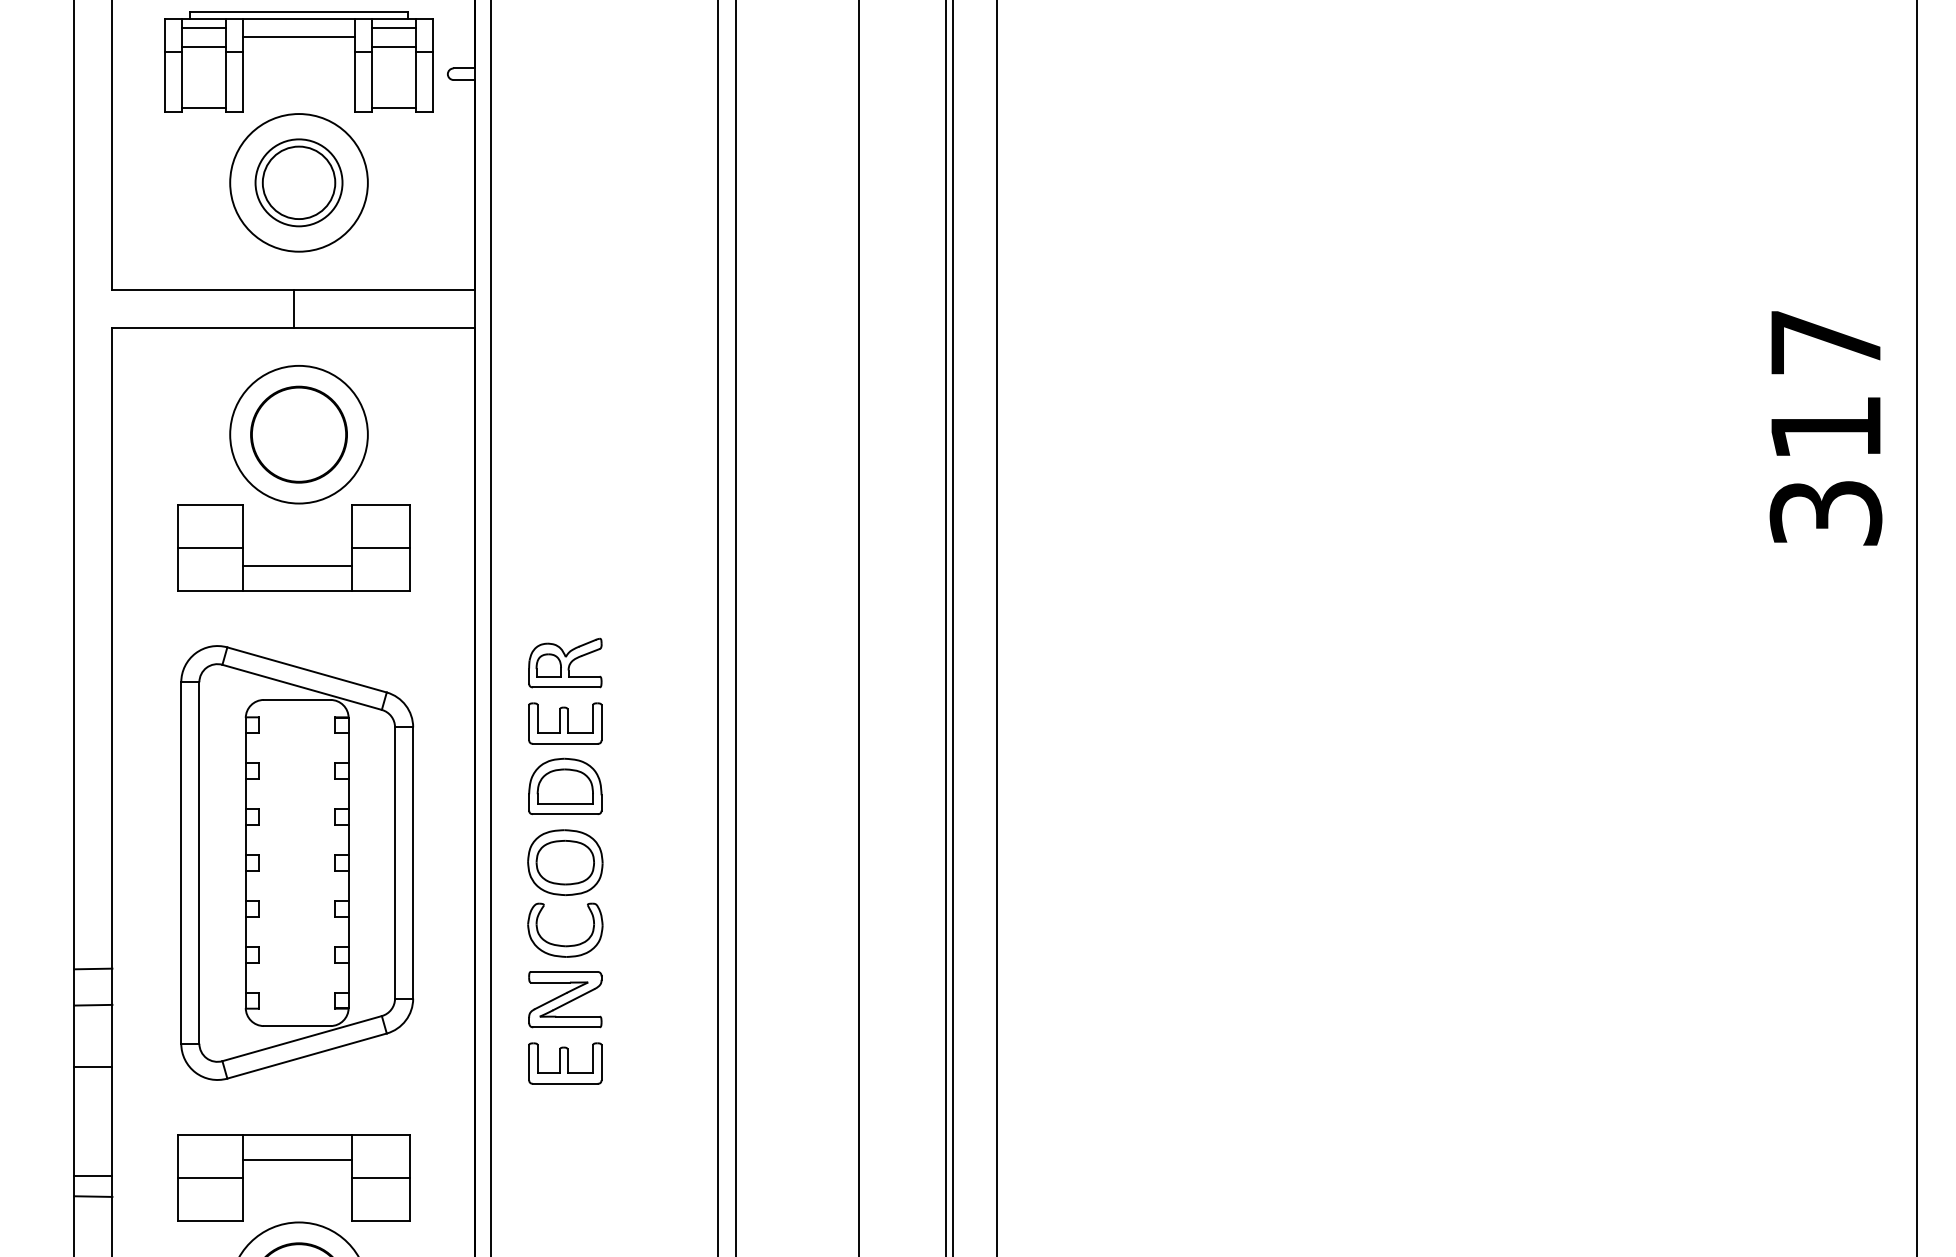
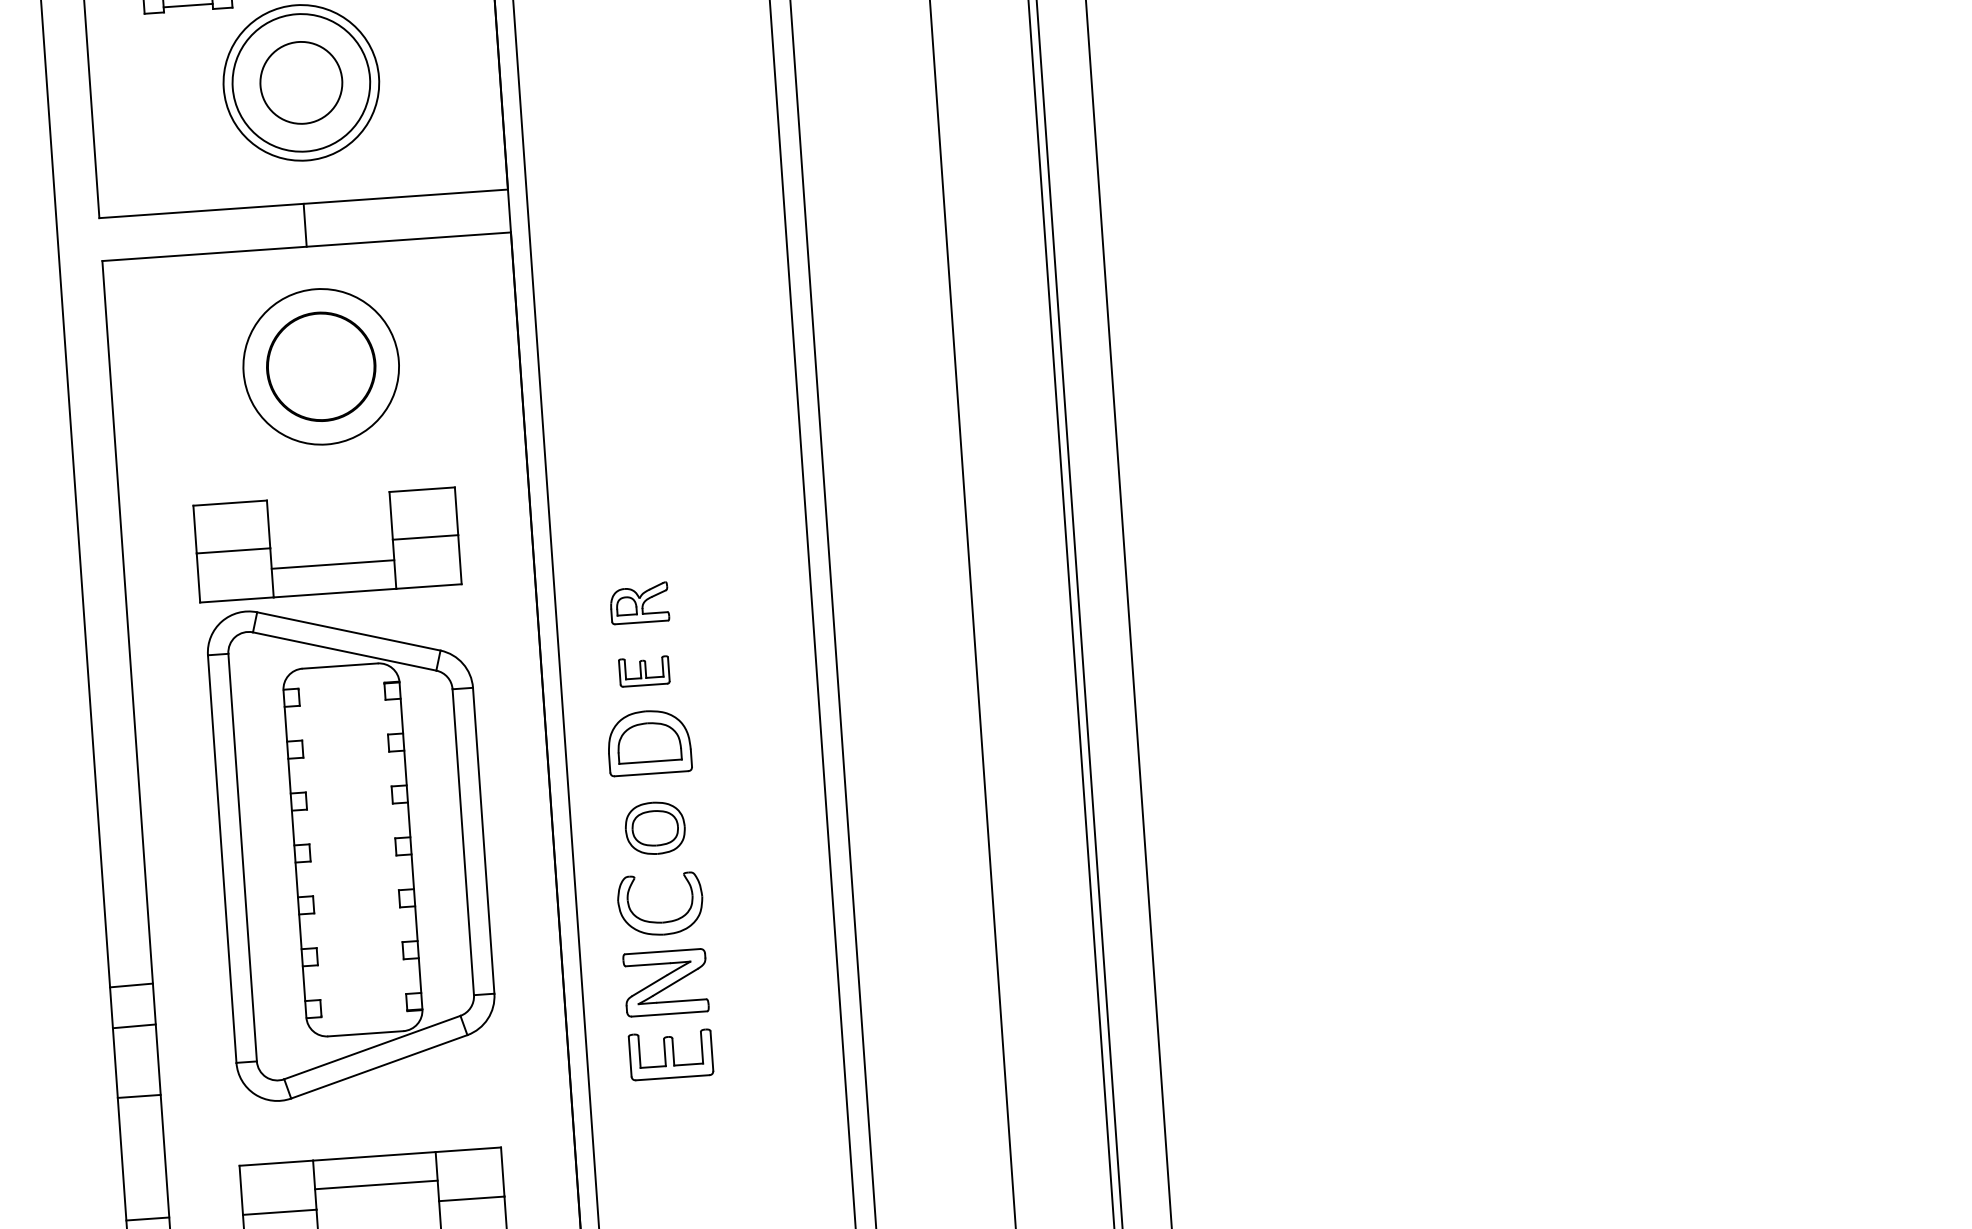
circle: (298, 182) -> (300, 82), size x1.4
part: (293, 565) -> (328, 564), moved
part: (565, 662) -> (639, 602), size x0.7
part: (565, 723) -> (644, 671), size x0.6
part: (565, 862) -> (655, 828), size x0.7

